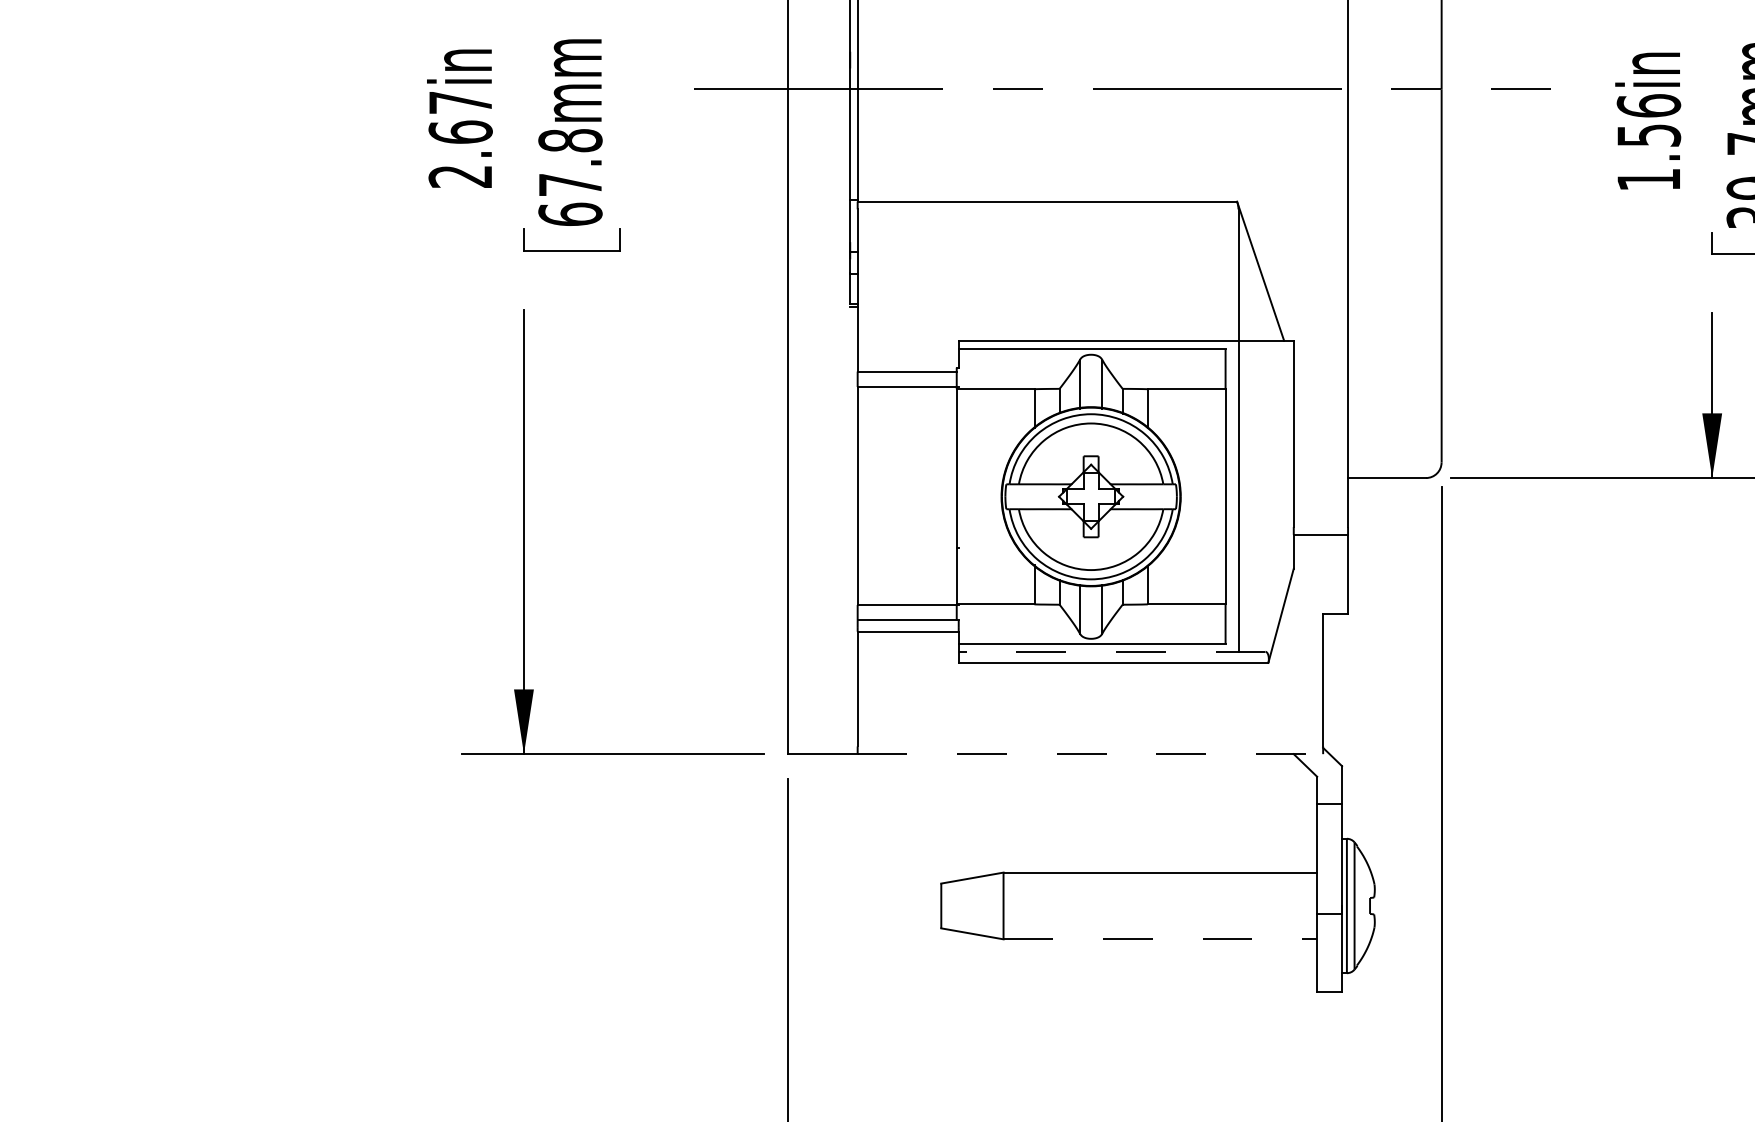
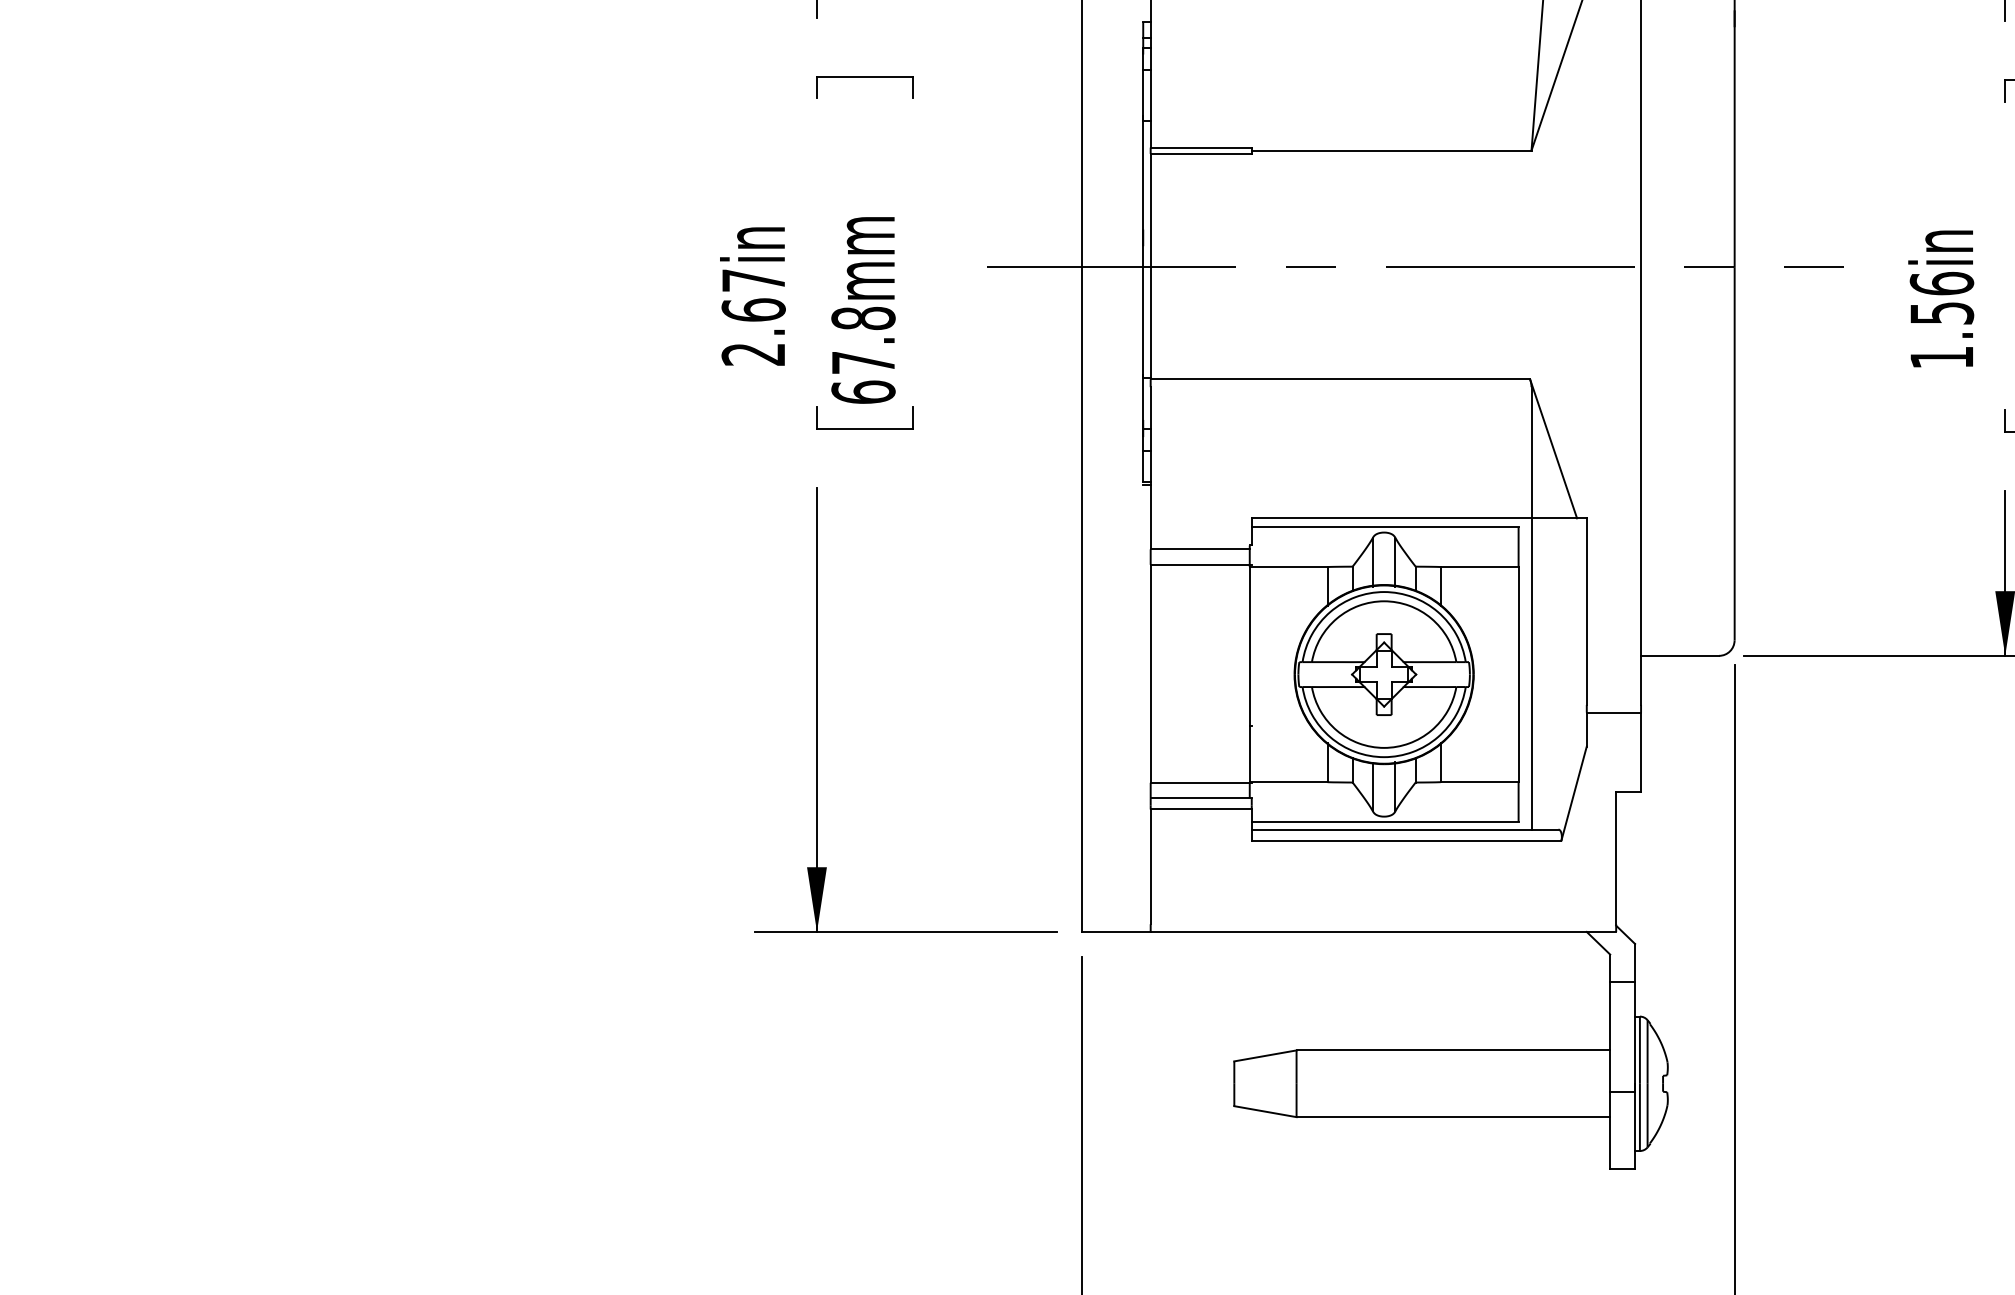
line: (1111, 651) -> (1404, 829), dashed -> solid
line: (1090, 753) -> (1383, 931), dashed -> solid
line: (1160, 939) -> (1453, 1117), dashed -> solid

